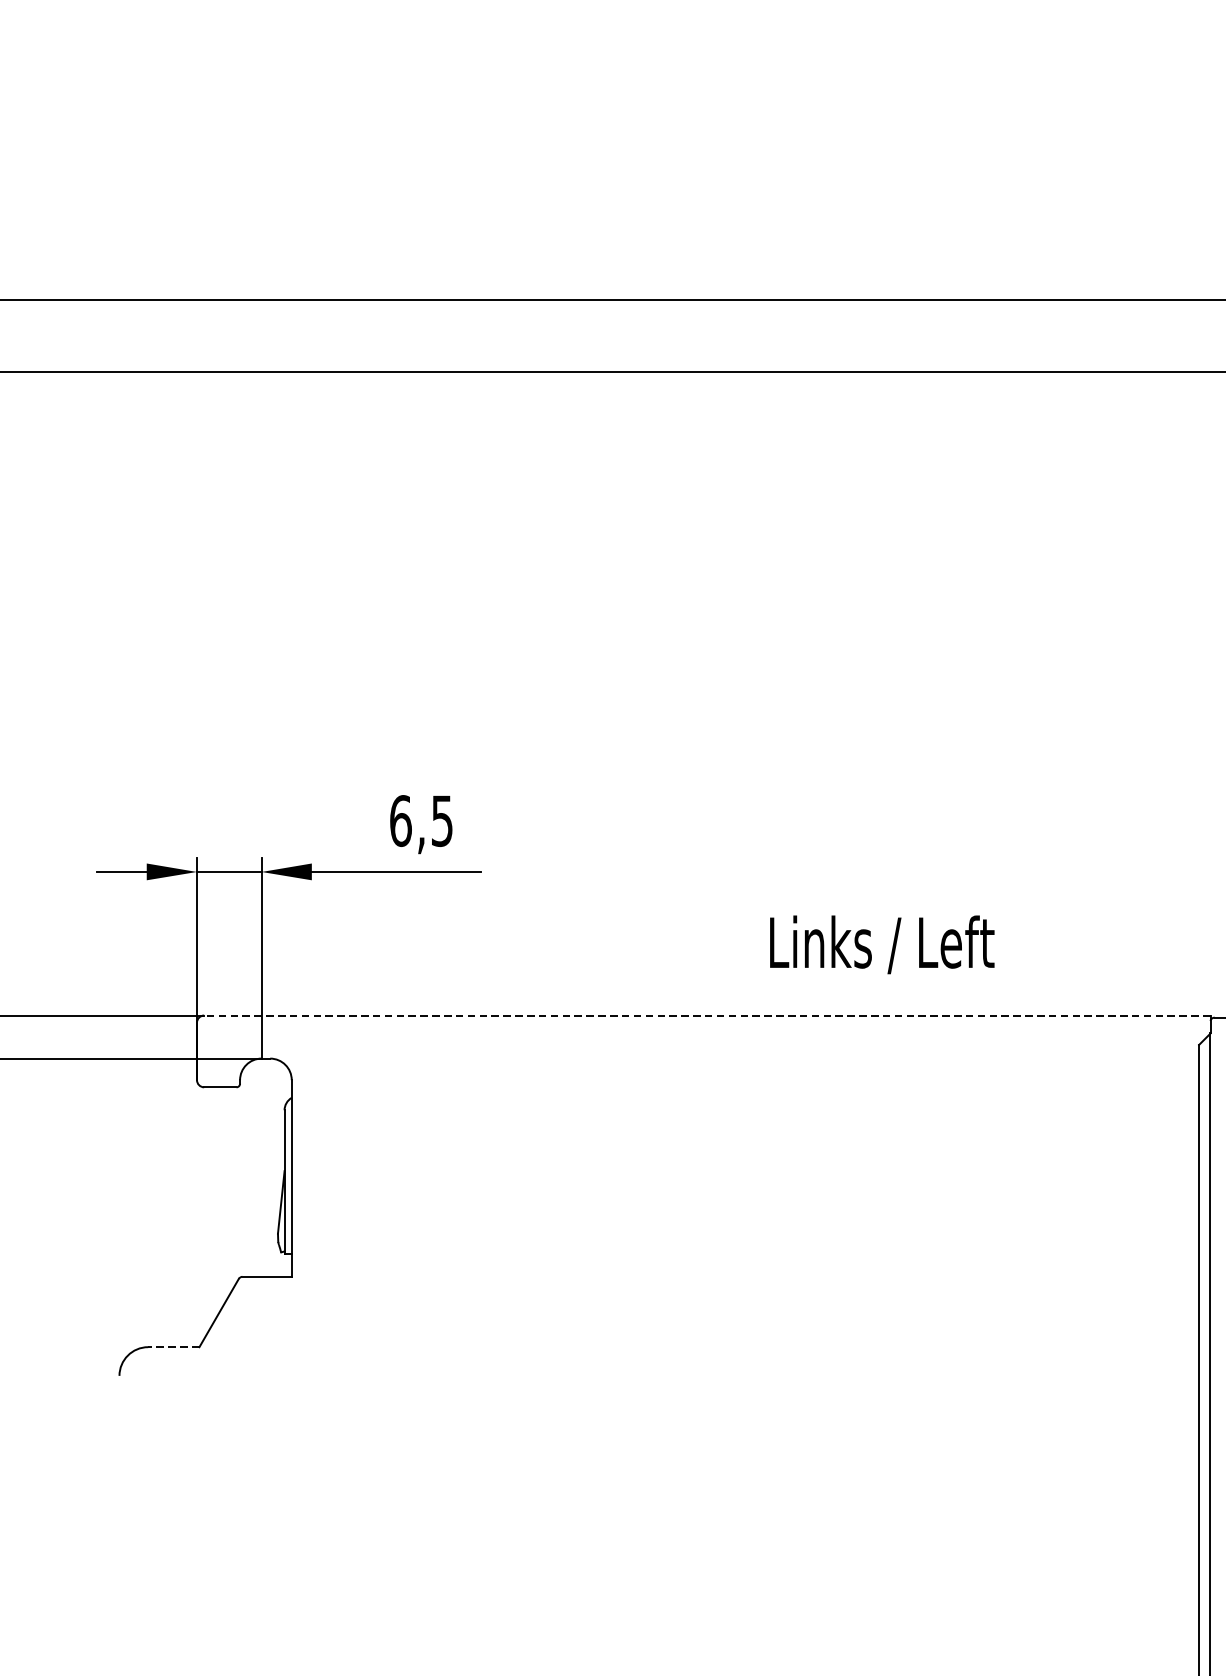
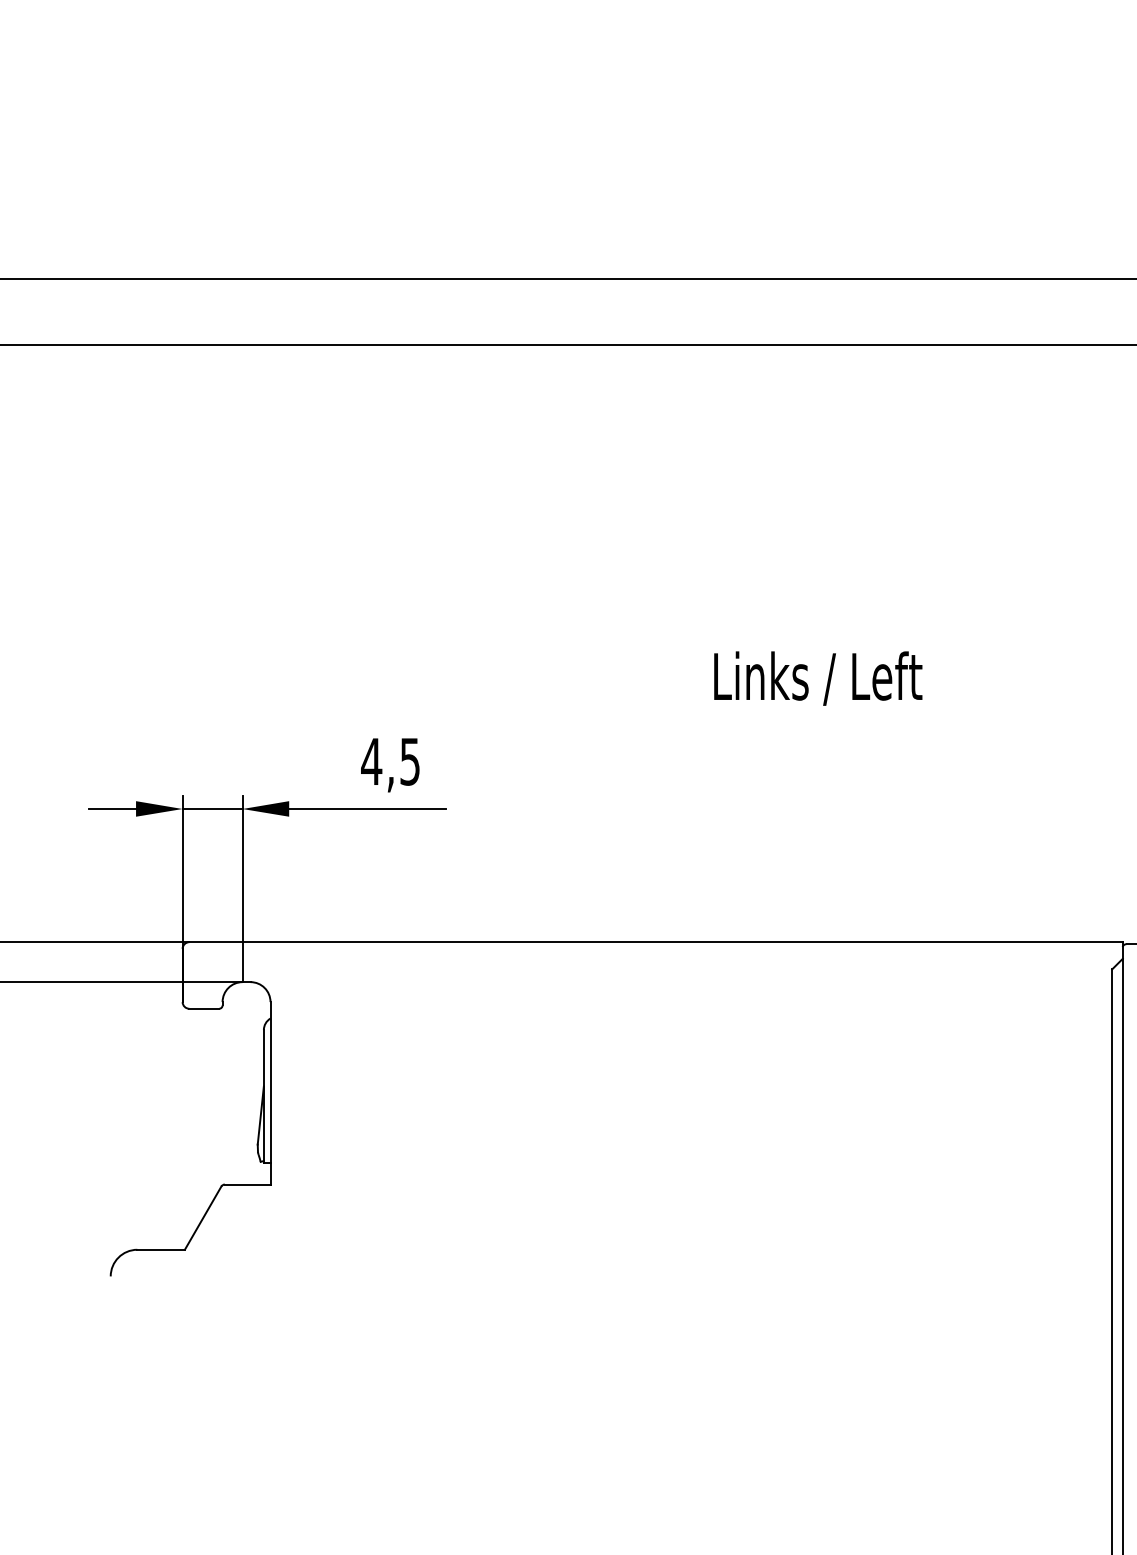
text: (400, 820) -> (371, 761), 6,5 -> 4,5
text: (882, 944) -> (818, 678), moved
line: (707, 1015) -> (656, 942), dashed -> solid
line: (174, 1346) -> (161, 1249), dashed -> solid

